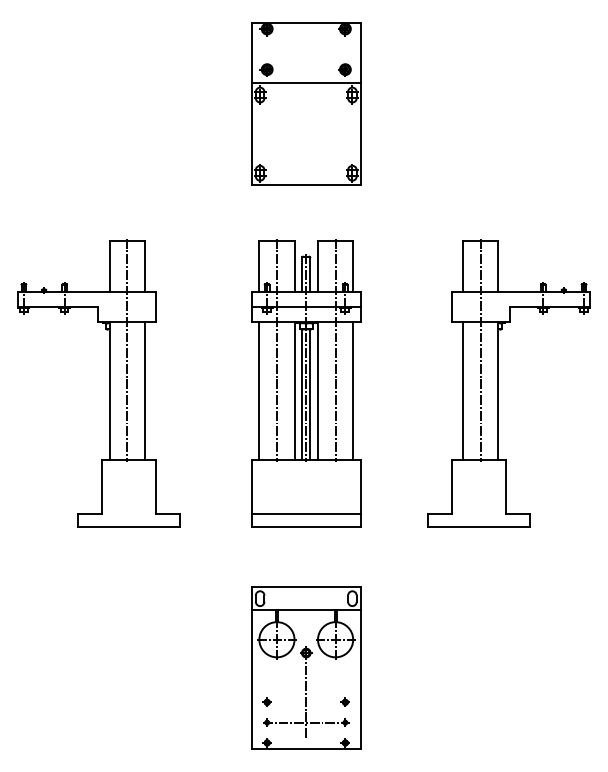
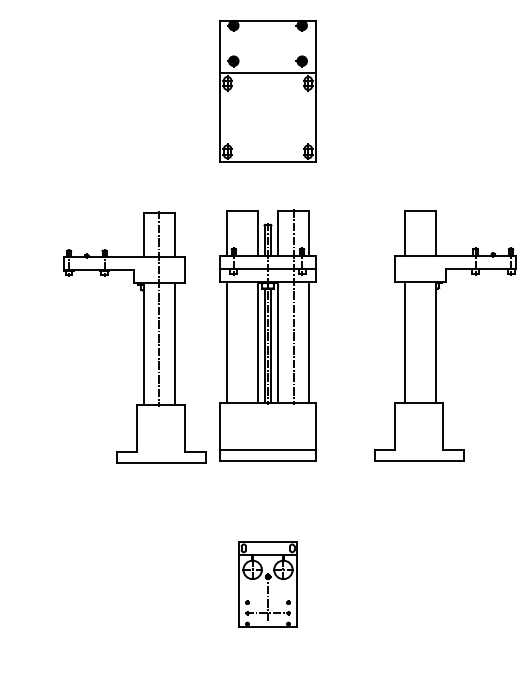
line: (276, 350) -> (241, 306), removed
line: (480, 350) -> (420, 306), removed
part: (109, 383) -> (143, 337), moved
part: (306, 667) -> (268, 584), size x0.6

